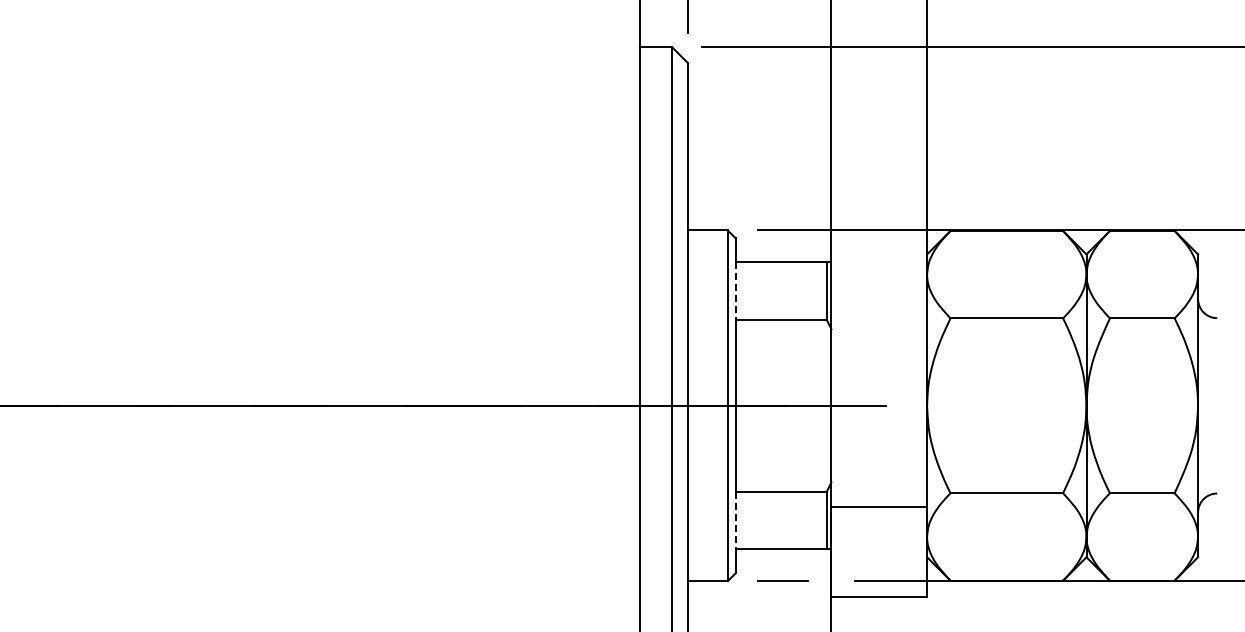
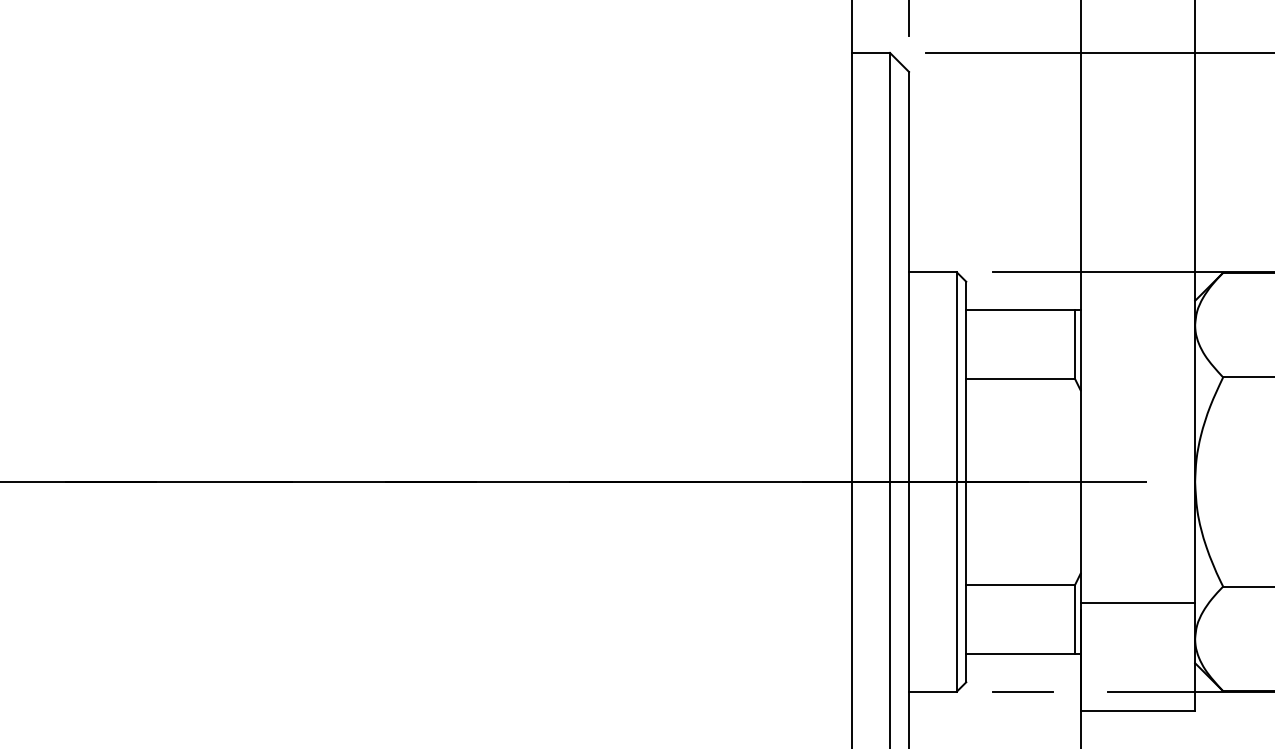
line: (735, 290) -> (965, 344), dashed -> solid
line: (735, 520) -> (965, 619), dashed -> solid

